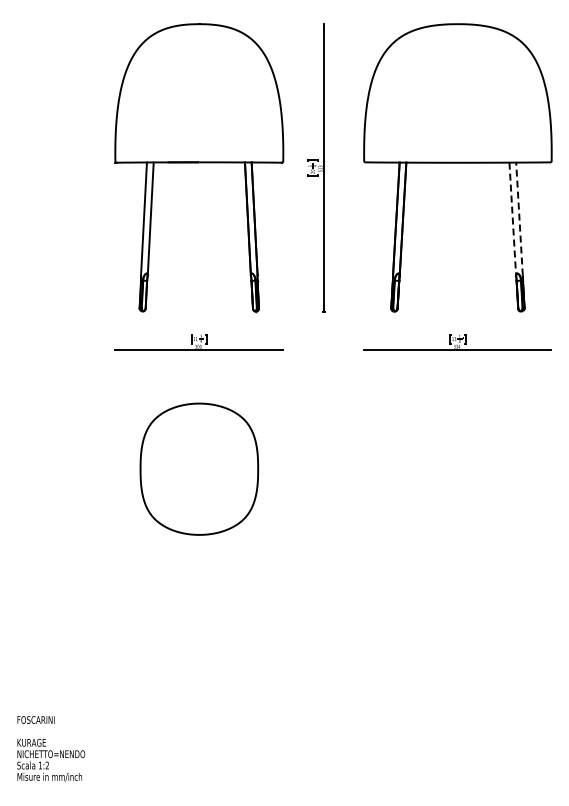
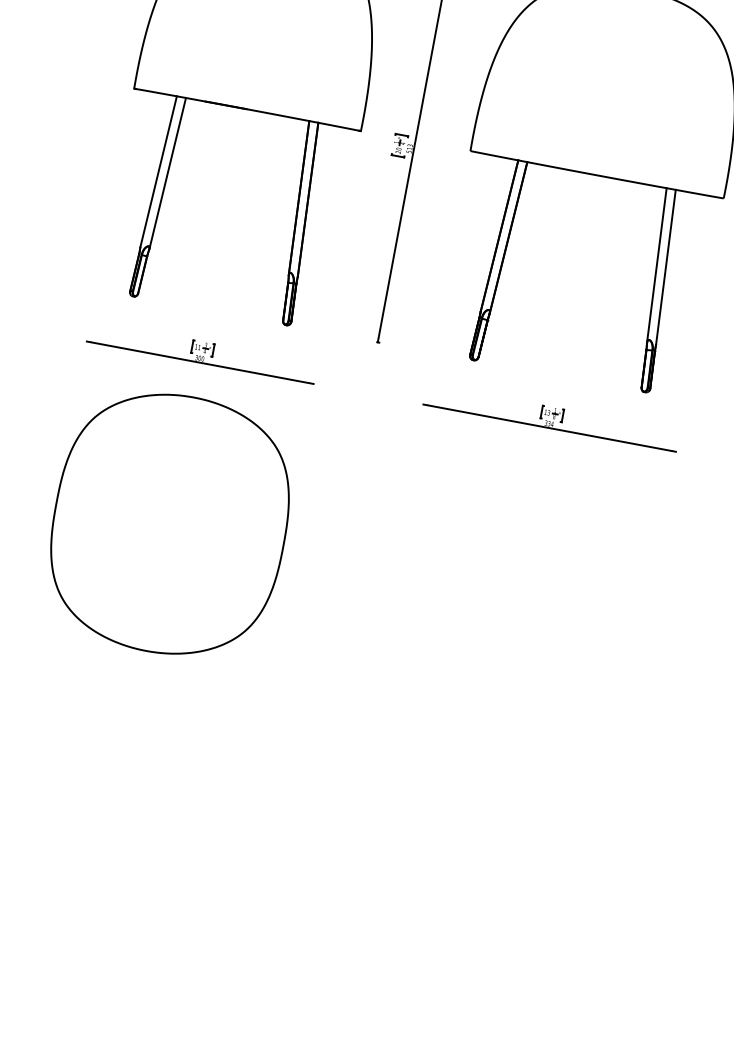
line: (512, 219) -> (656, 265), dashed -> solid
line: (519, 219) -> (665, 267), dashed -> solid
part: (199, 468) -> (170, 523), size x1.43

